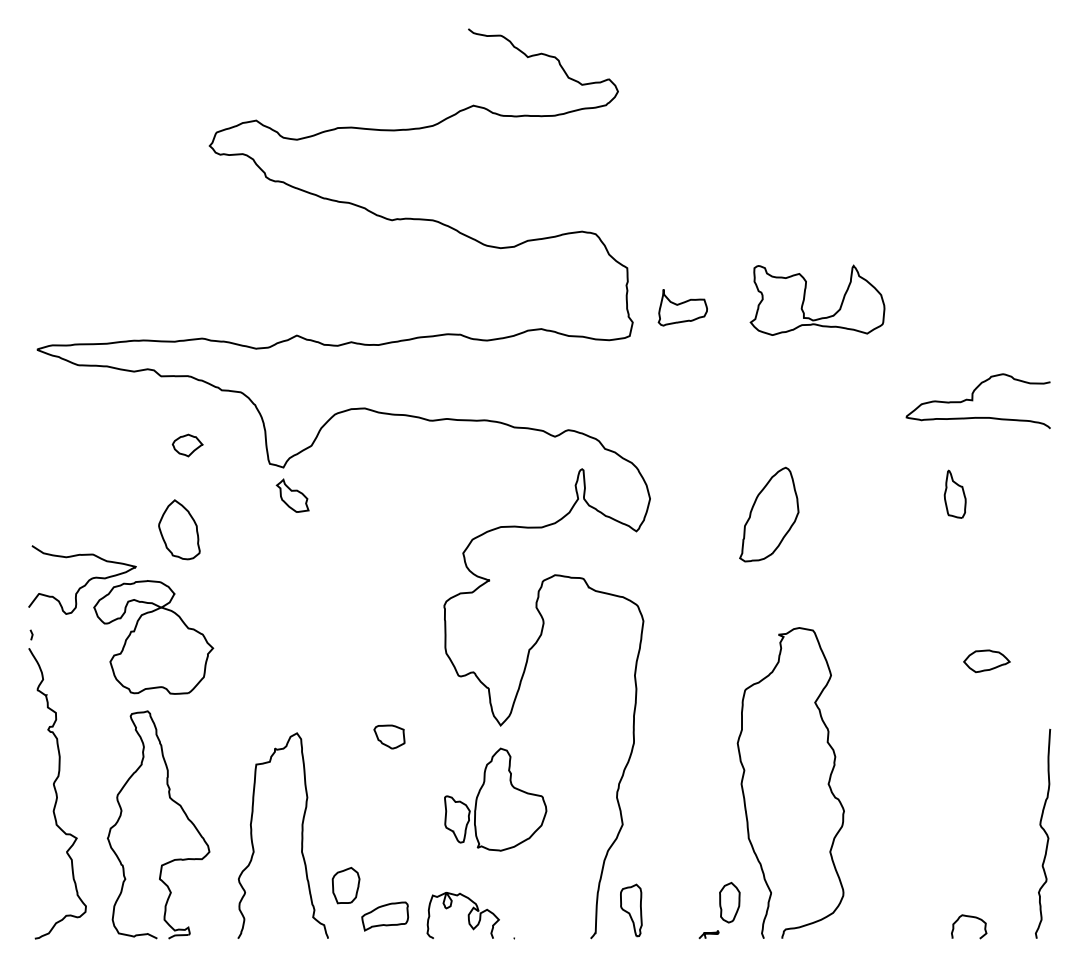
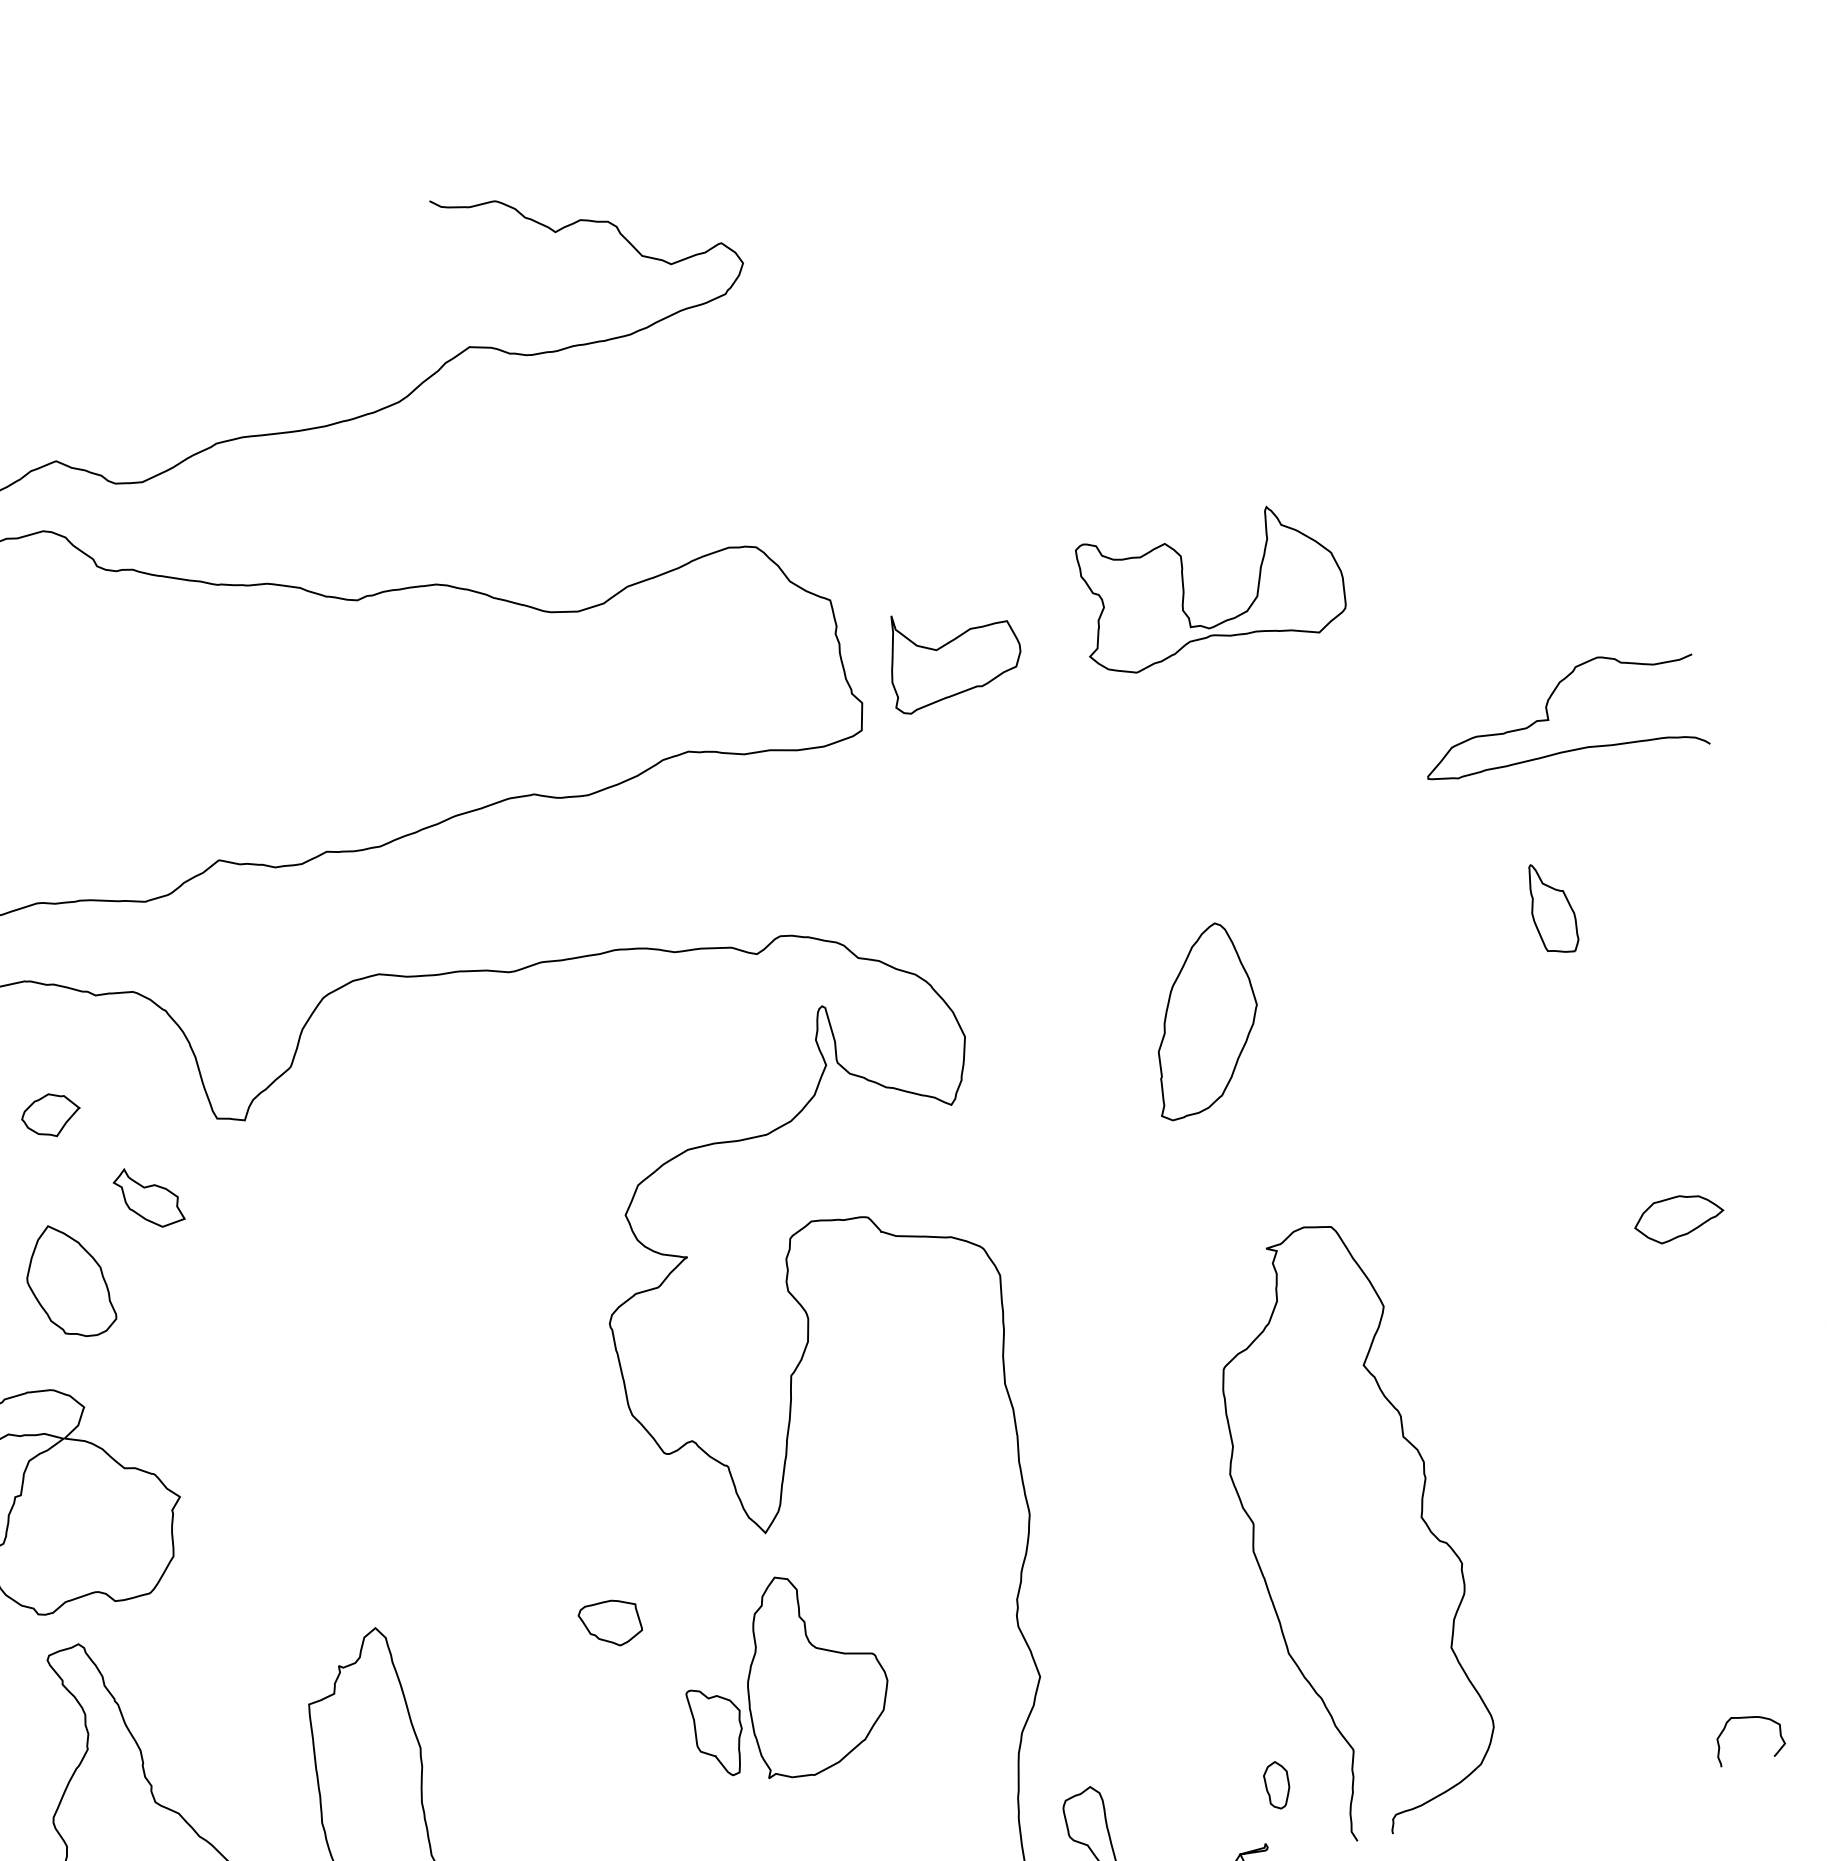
part: (682, 307) -> (952, 654), size x1.4
part: (292, 495) -> (147, 1196), moved
part: (389, 736) -> (610, 1622), moved
part: (729, 902) -> (1276, 1784), size x0.6

